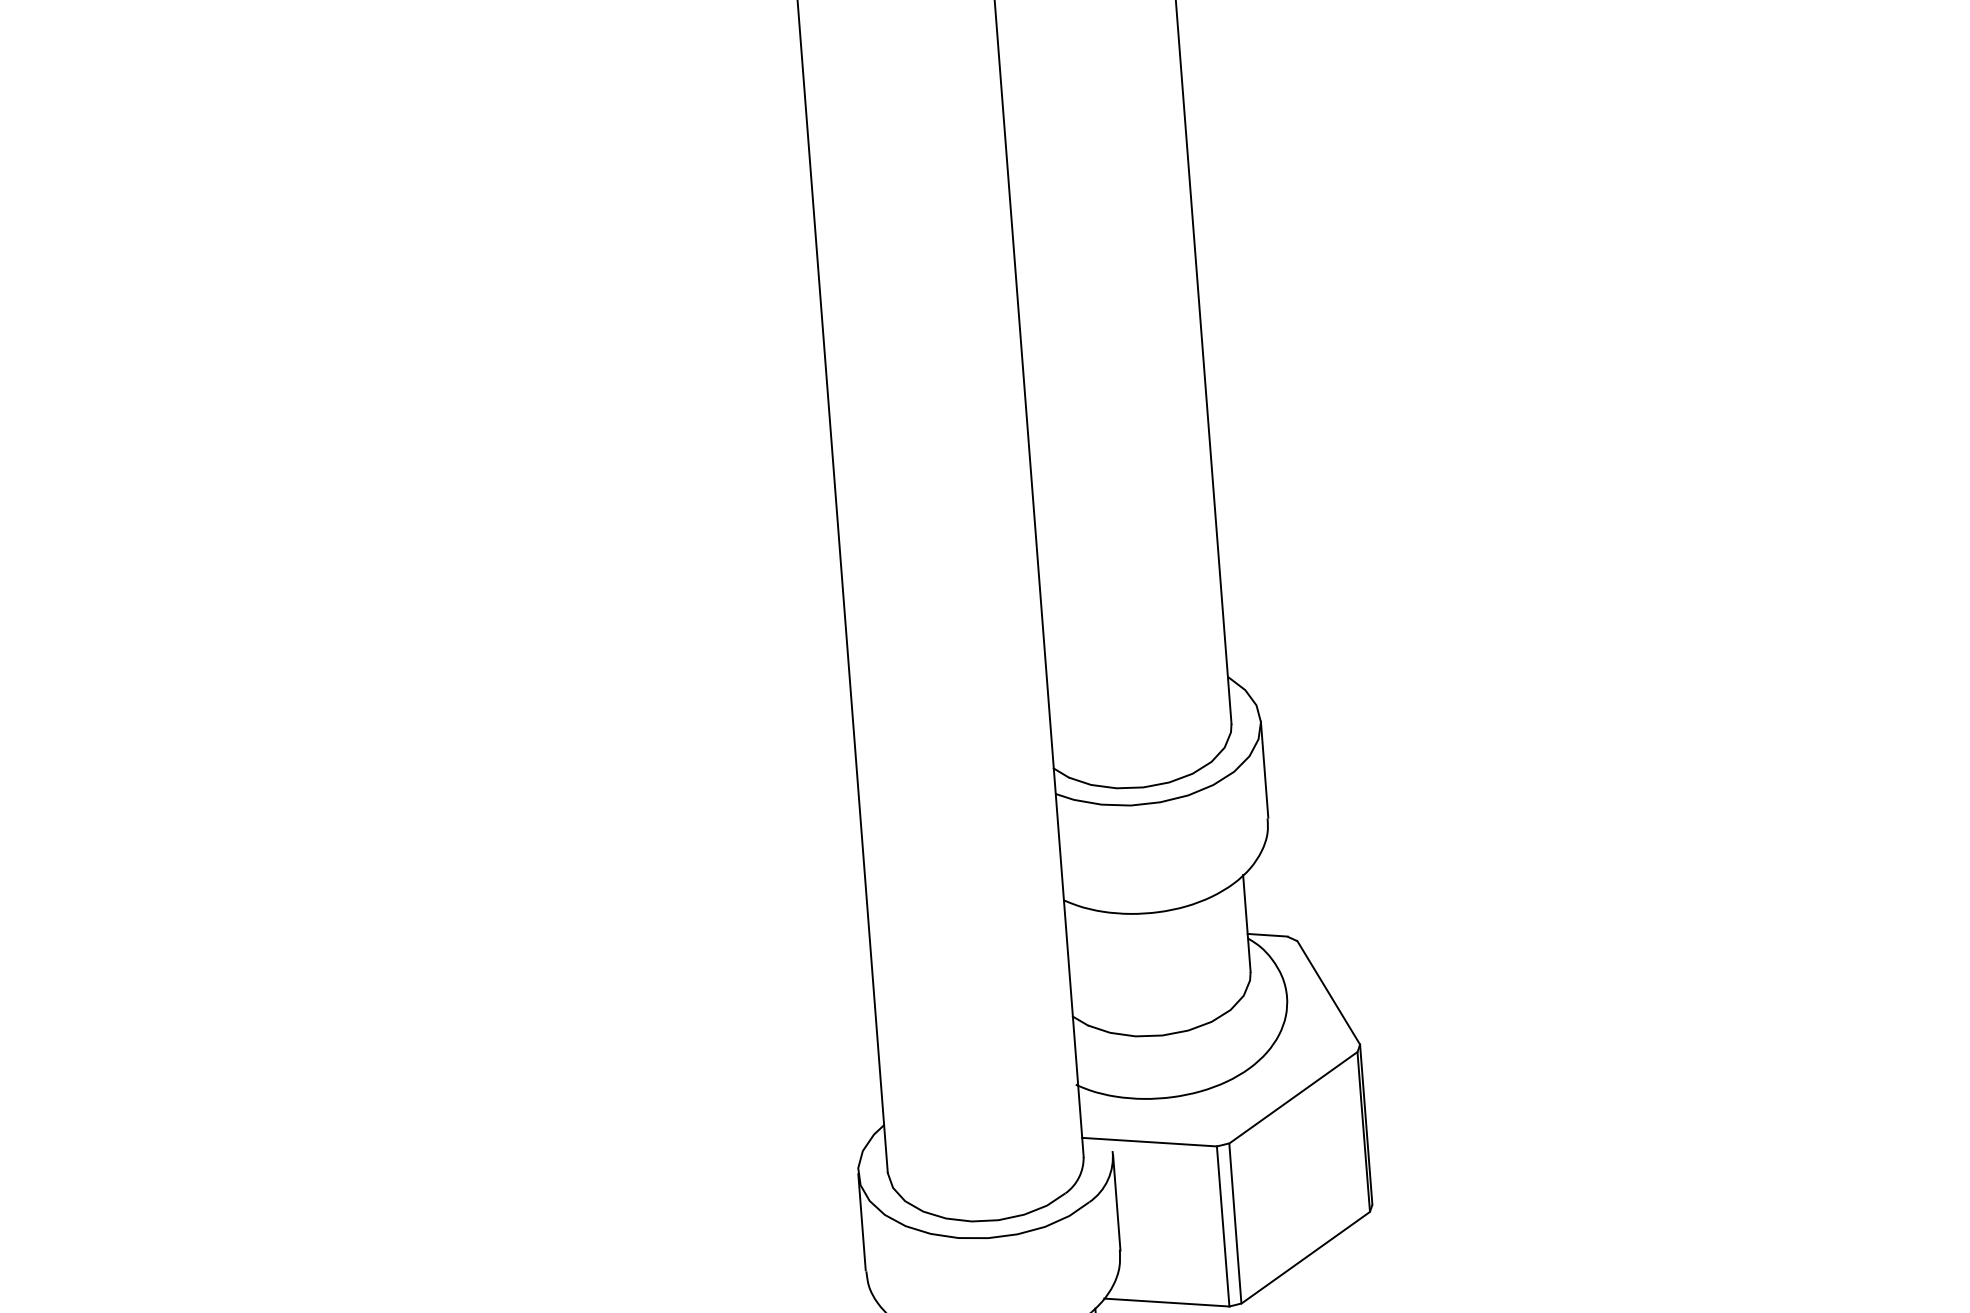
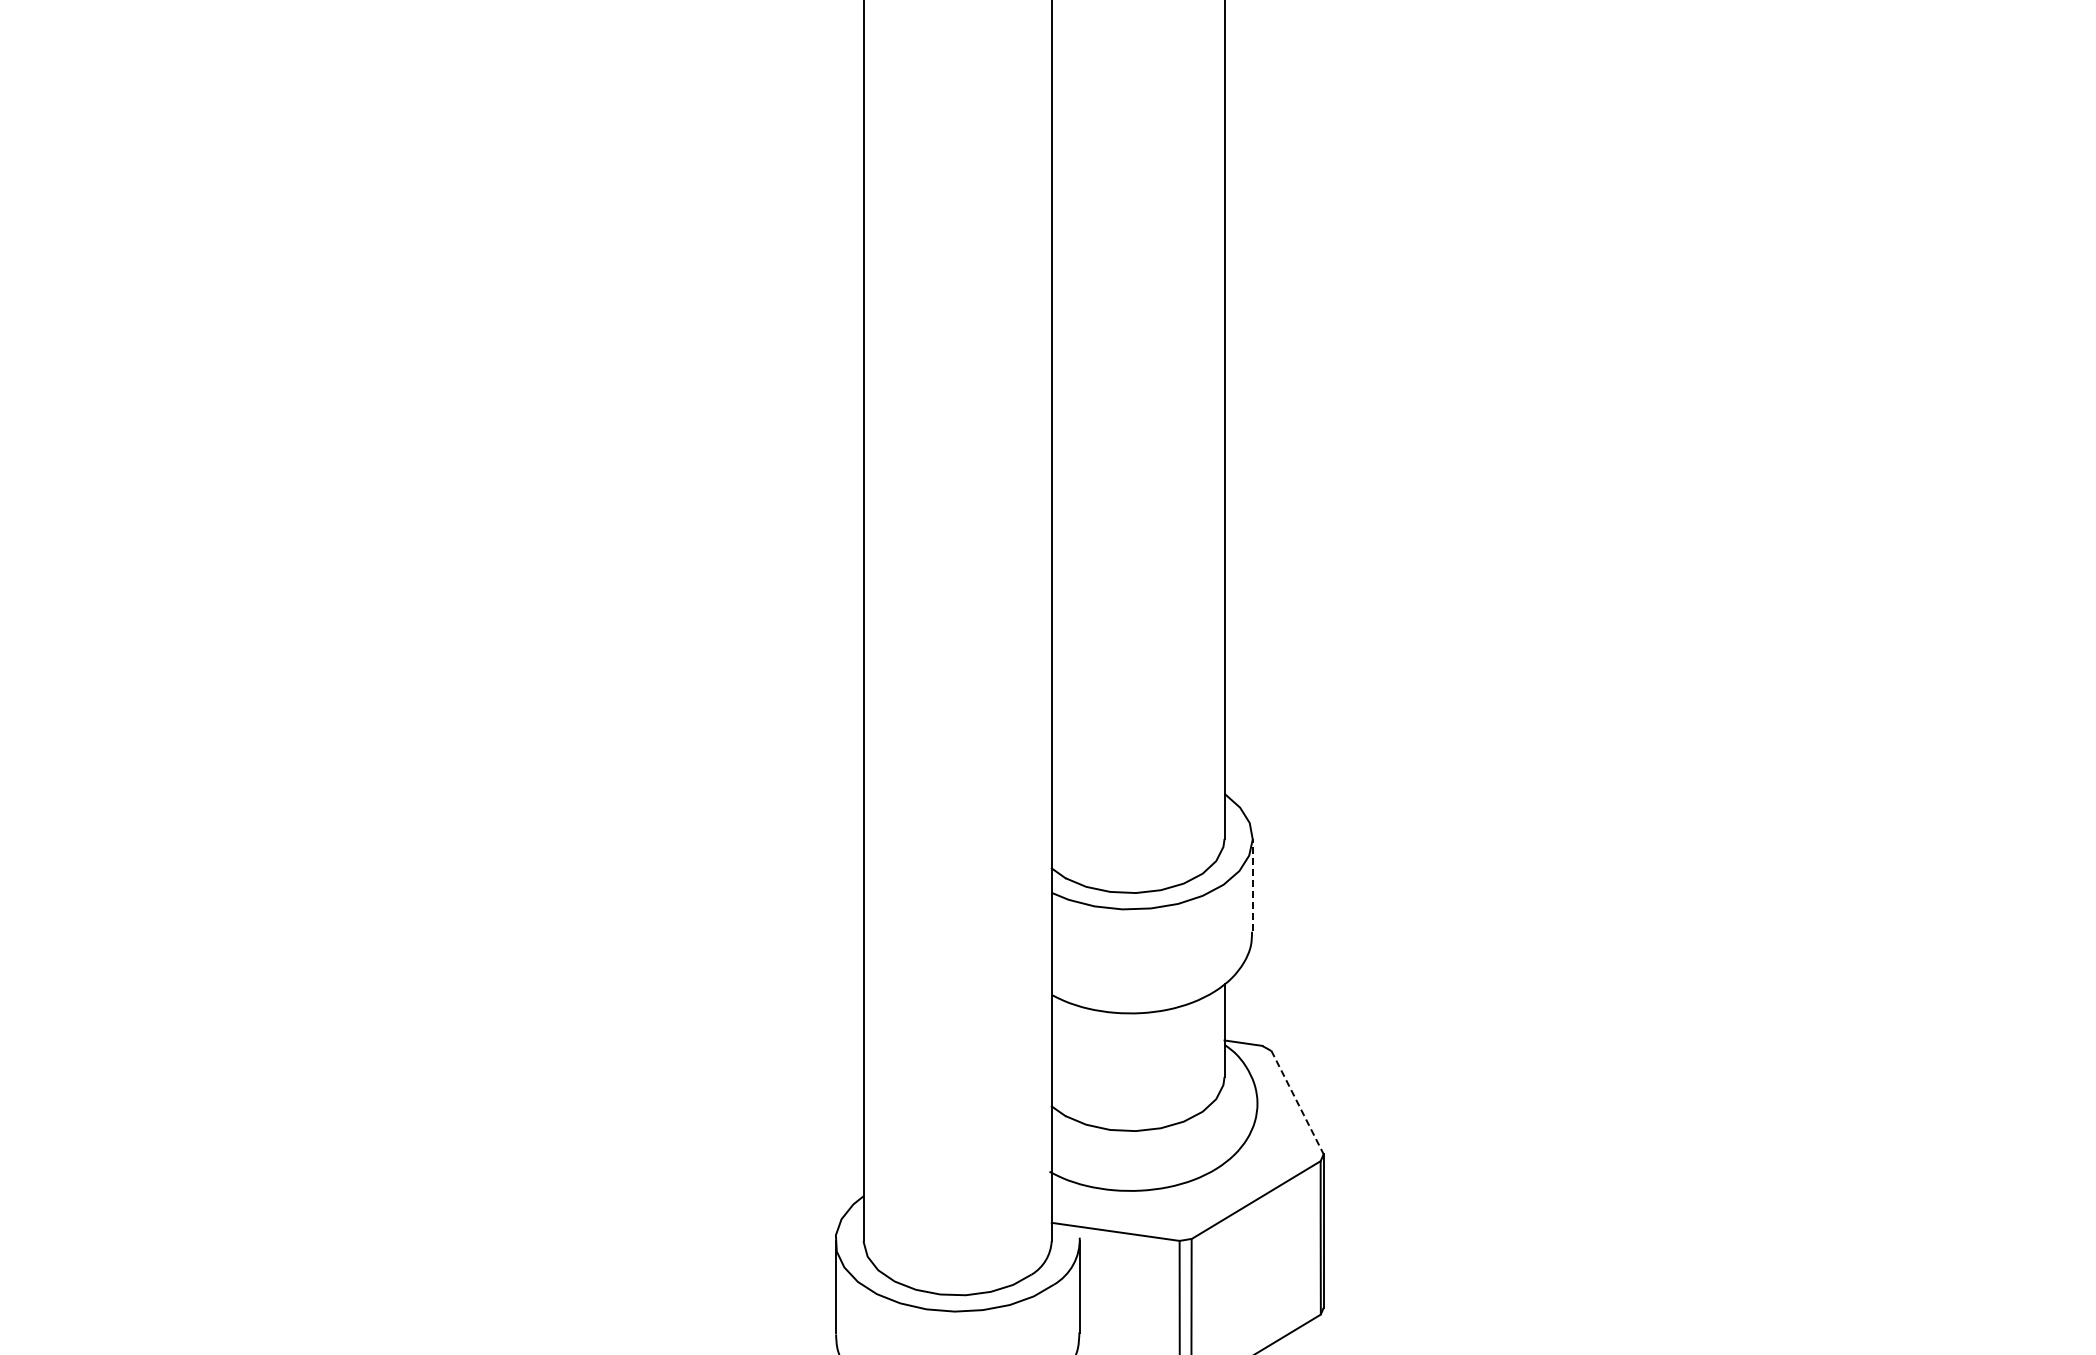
line: (1264, 769) -> (1252, 884), solid -> dashed
line: (1328, 992) -> (1297, 1102), solid -> dashed

